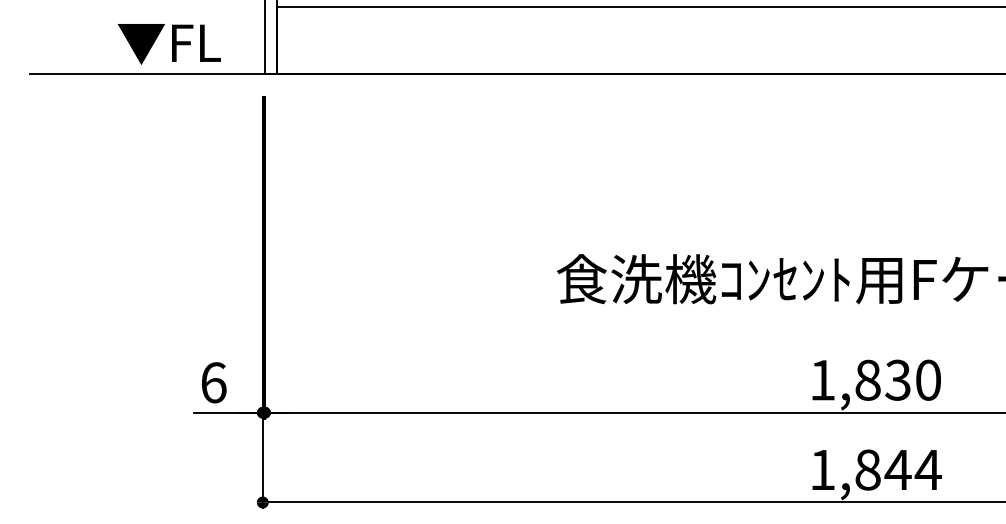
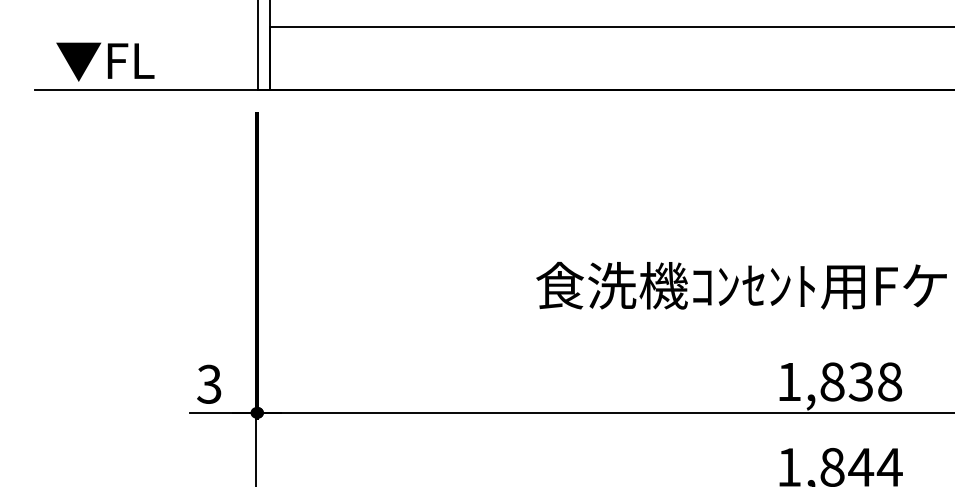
text: (168, 44) -> (104, 62), moved
text: (928, 379) -> (890, 381), 1,830 -> 1,838
text: (213, 382) -> (209, 384), 6 -> 3

